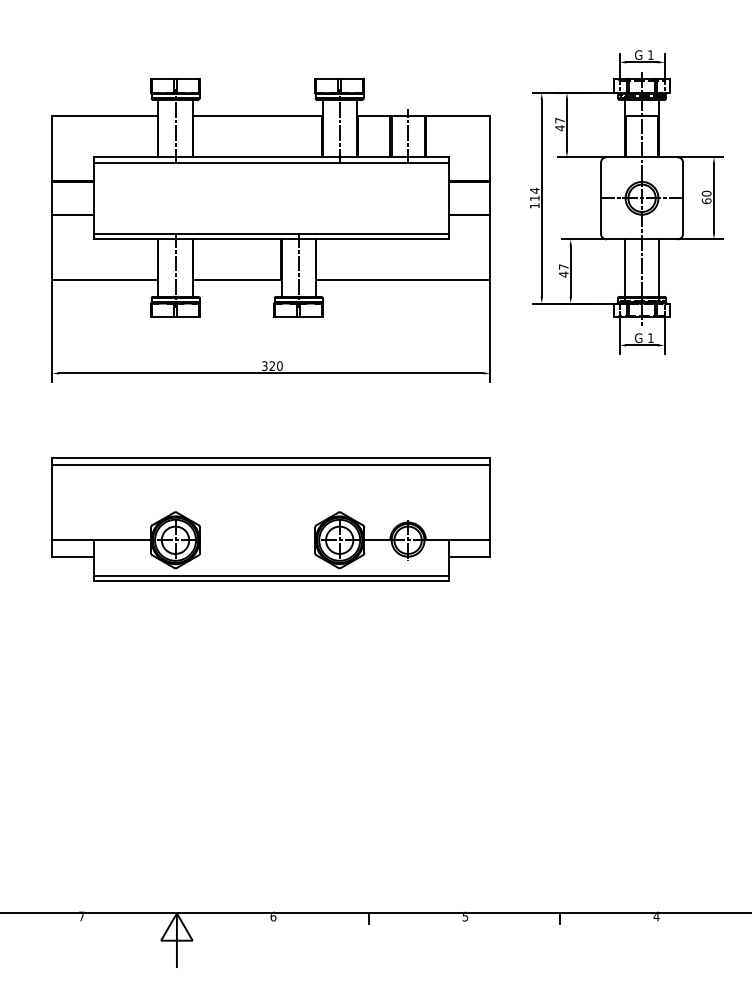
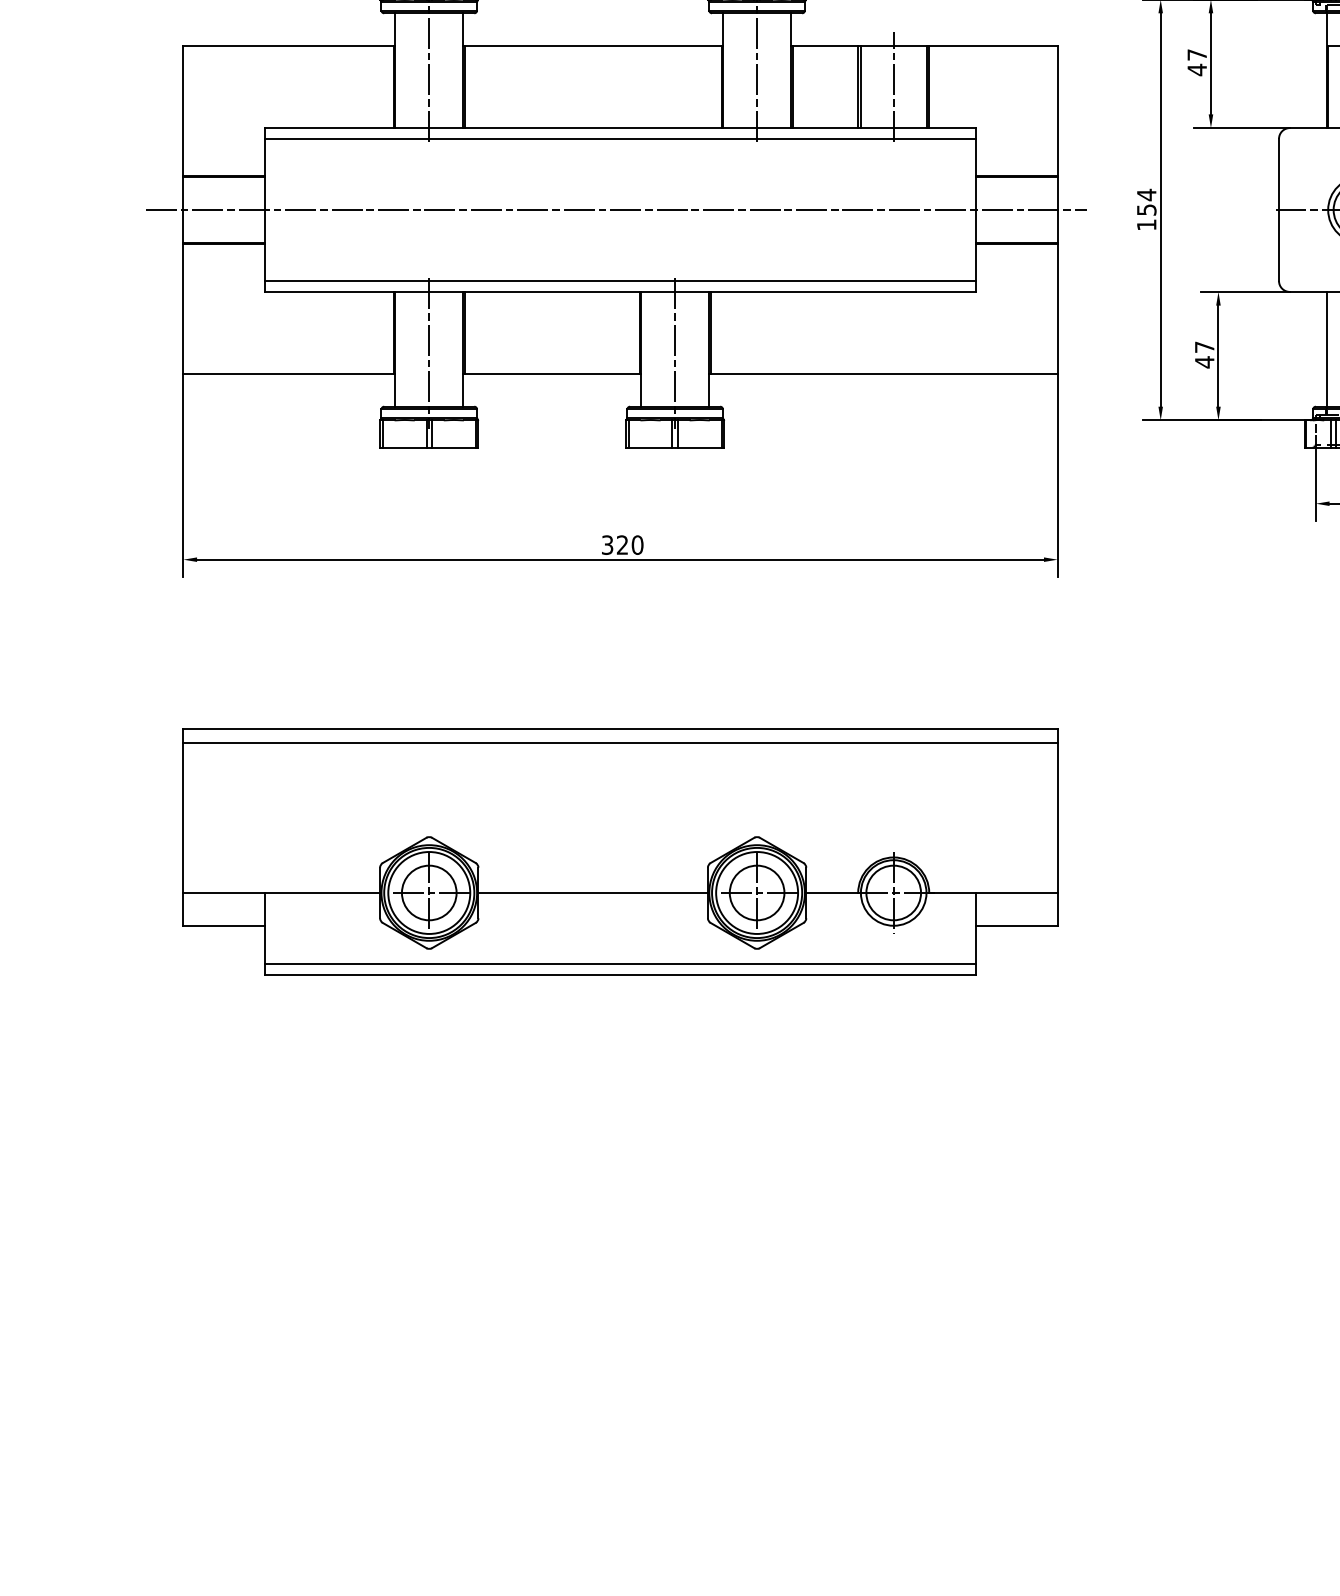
line: (268, 198) -> (614, 210), added
text: (534, 198) -> (1146, 210), 114 -> 154
line: (257, 540) -> (592, 893), added

